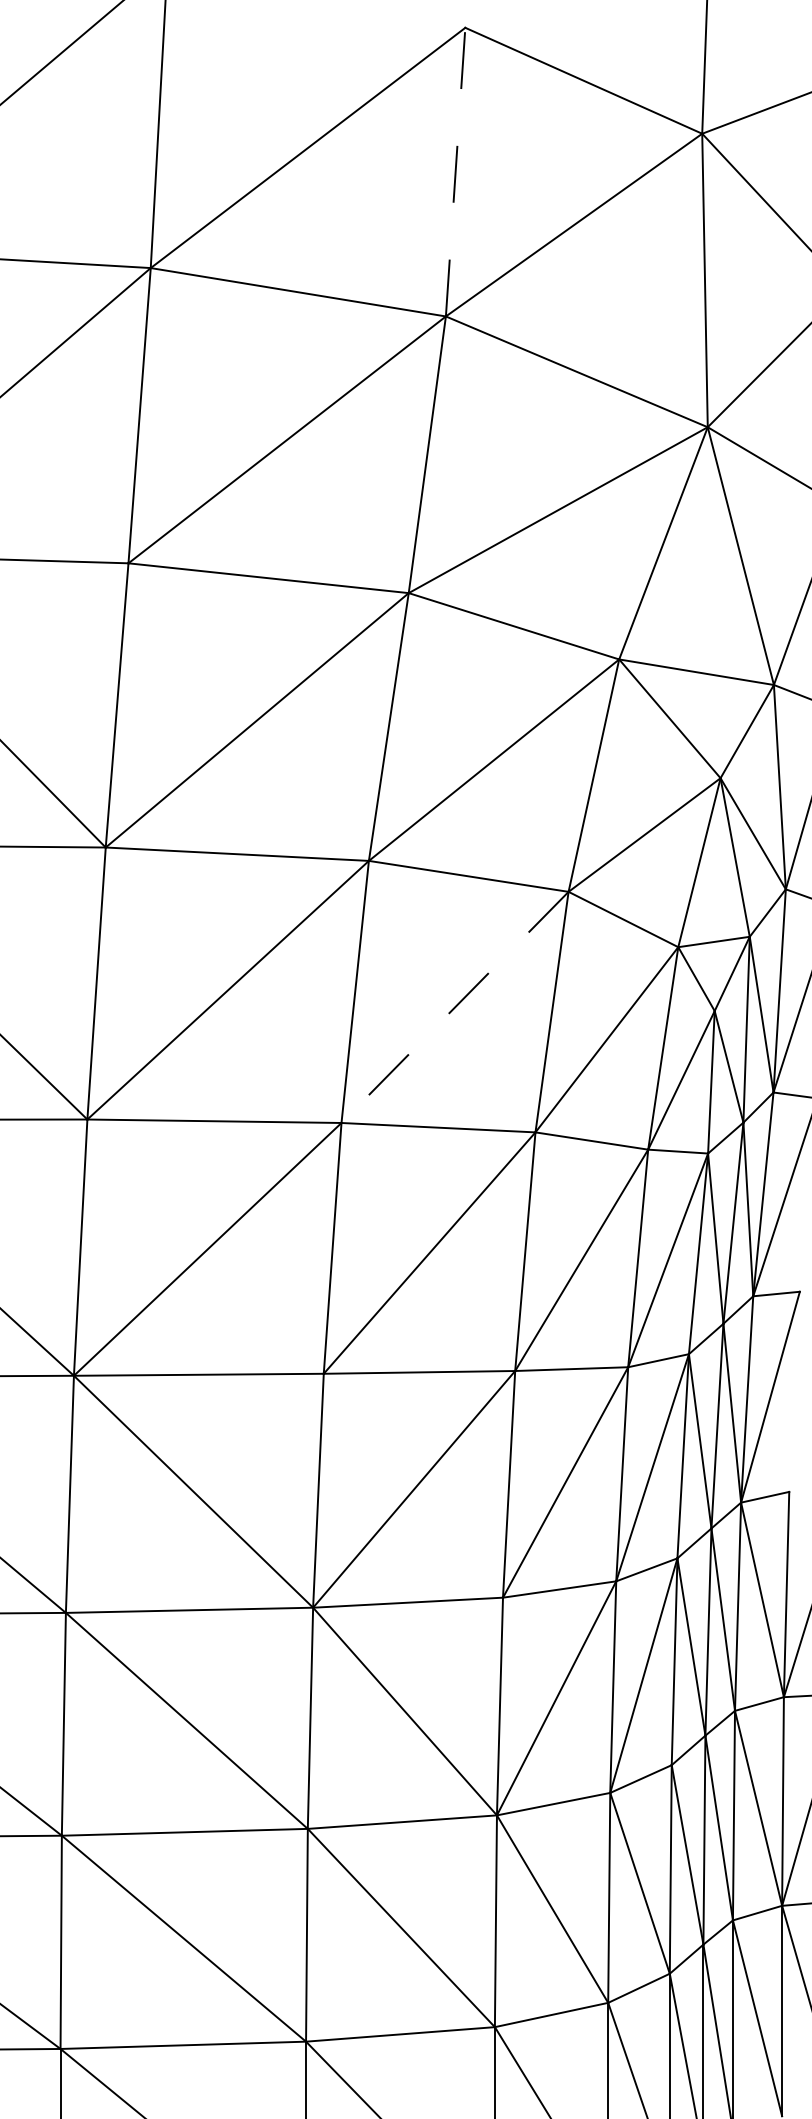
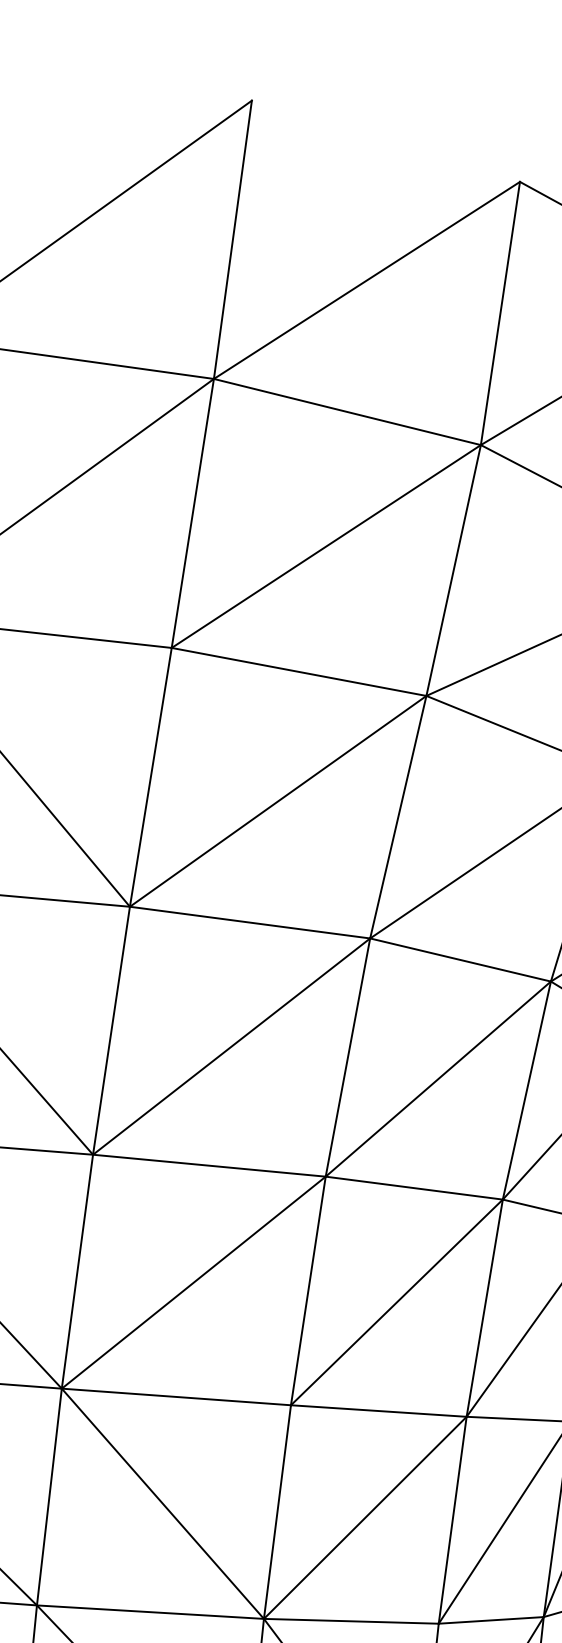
line: (455, 172) -> (500, 313), dashed -> solid
line: (454, 1007) -> (437, 1079), dashed -> solid

